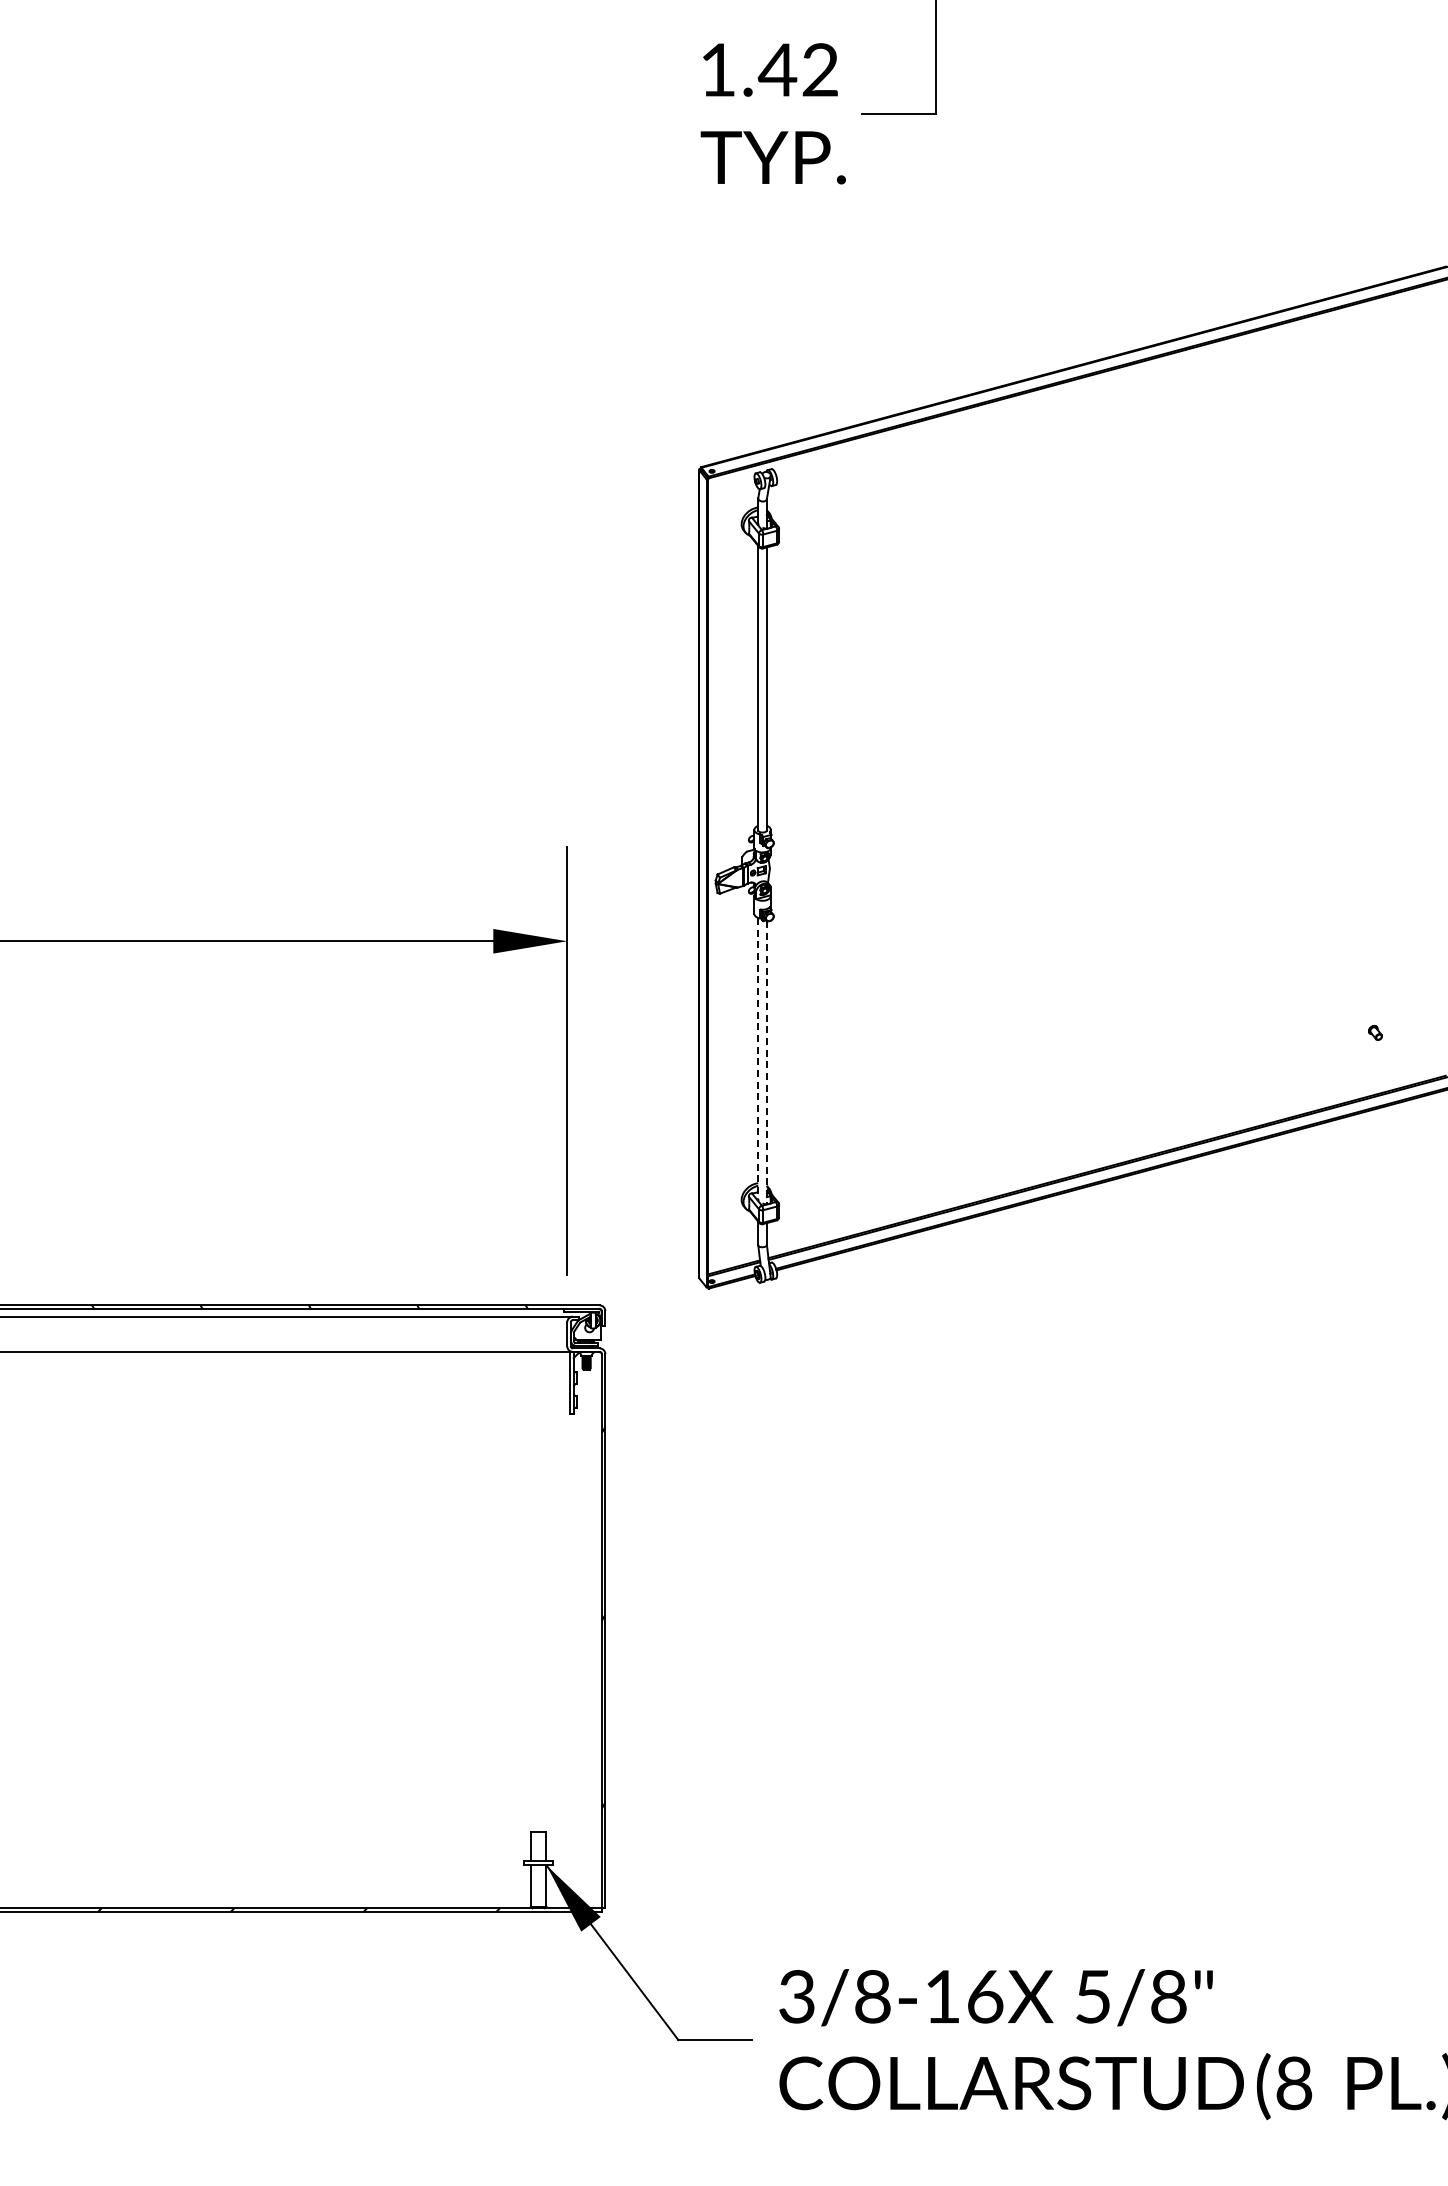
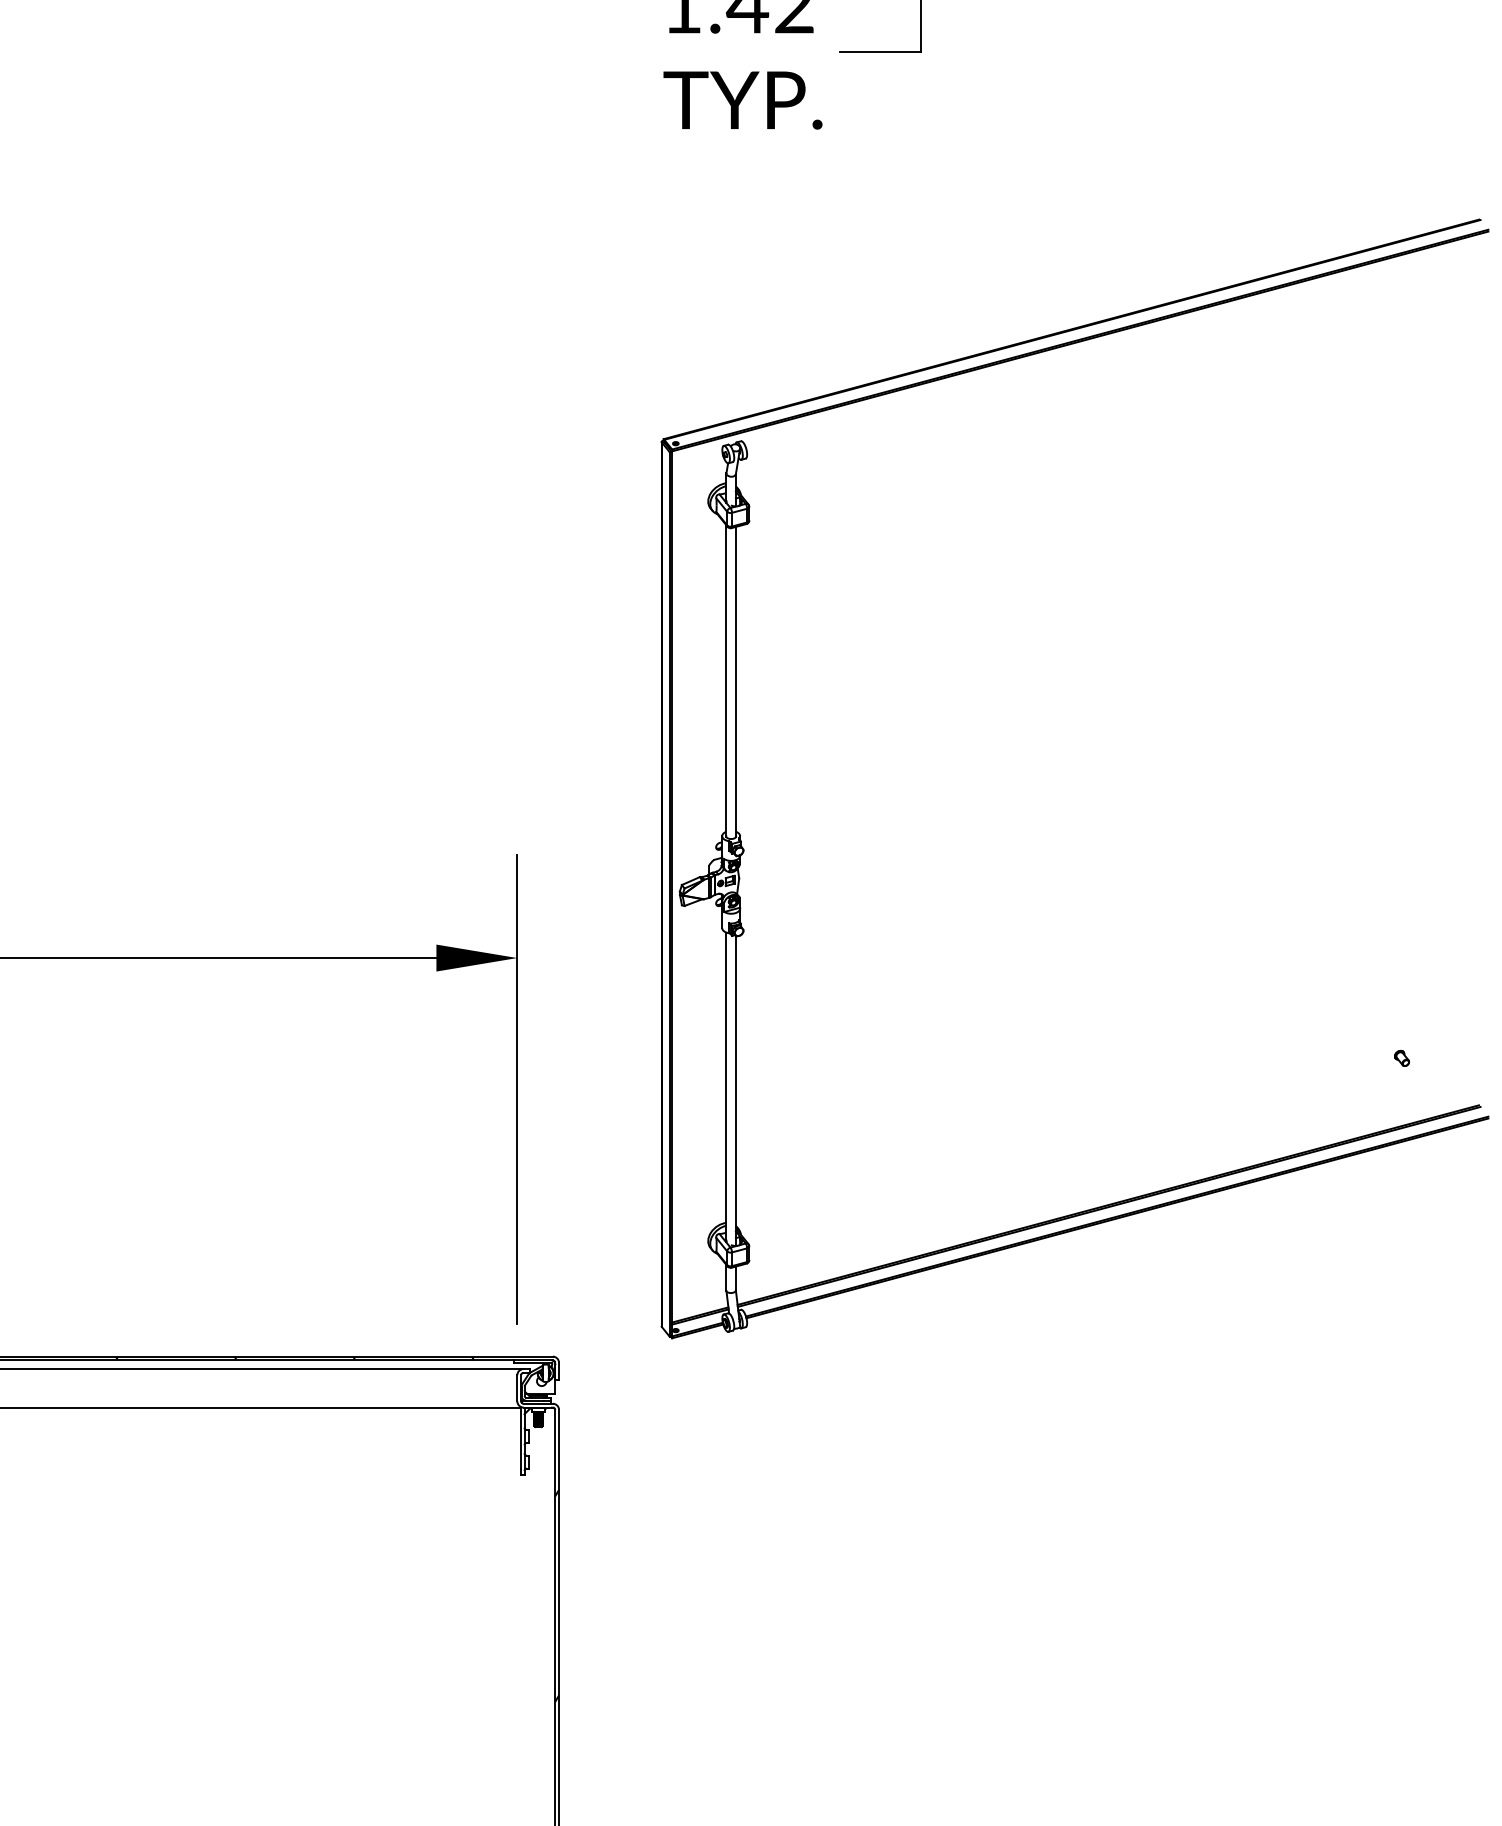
line: (758, 1059) -> (726, 1087), dashed -> solid
line: (766, 1062) -> (735, 1090), dashed -> solid

